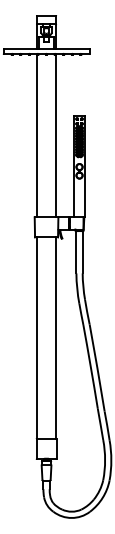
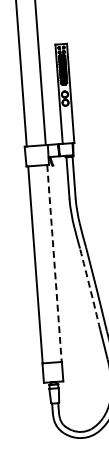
line: (56, 338) -> (54, 263), solid -> dashed
arc: (90, 366) -> (89, 288), solid -> dashed

